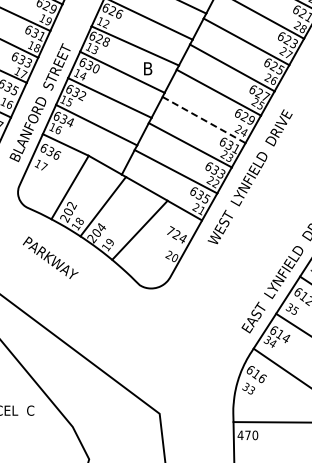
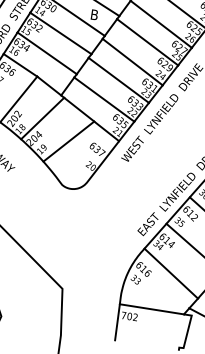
line: (203, 119) -> (132, 61), dashed -> solid
text: (177, 234) -> (98, 149), 724 -> 637
text: (247, 435) -> (129, 316), 470 -> 702

